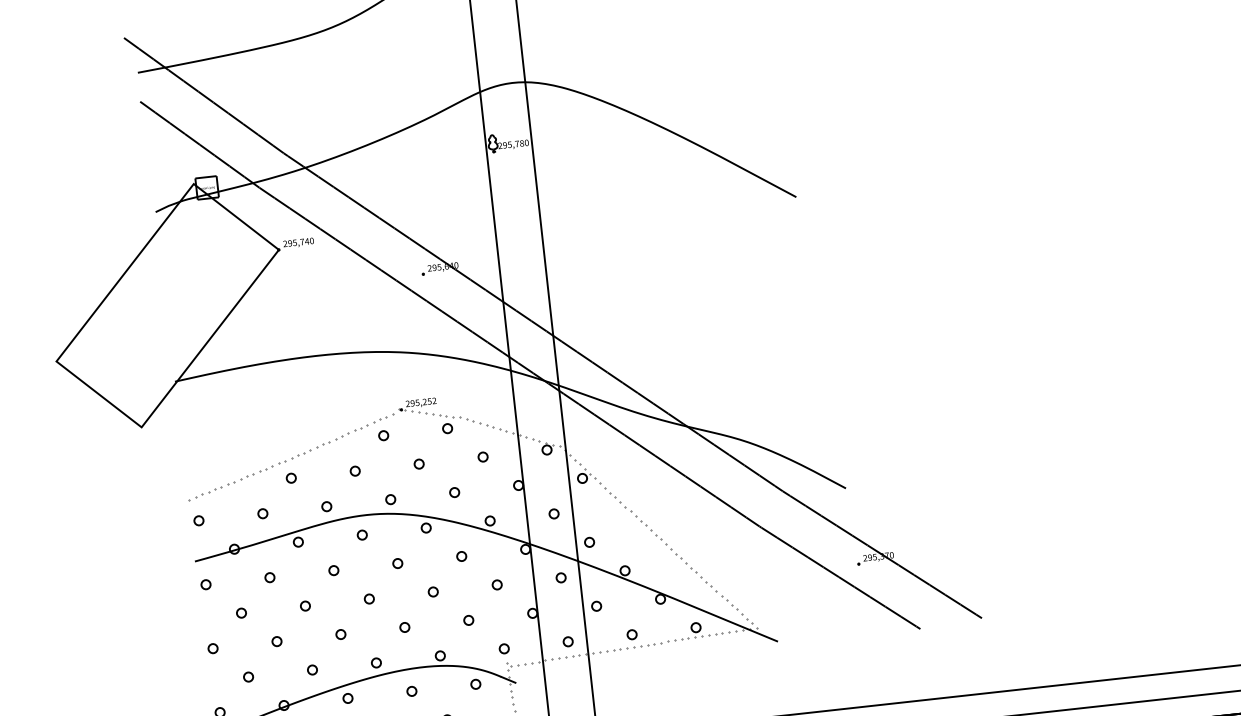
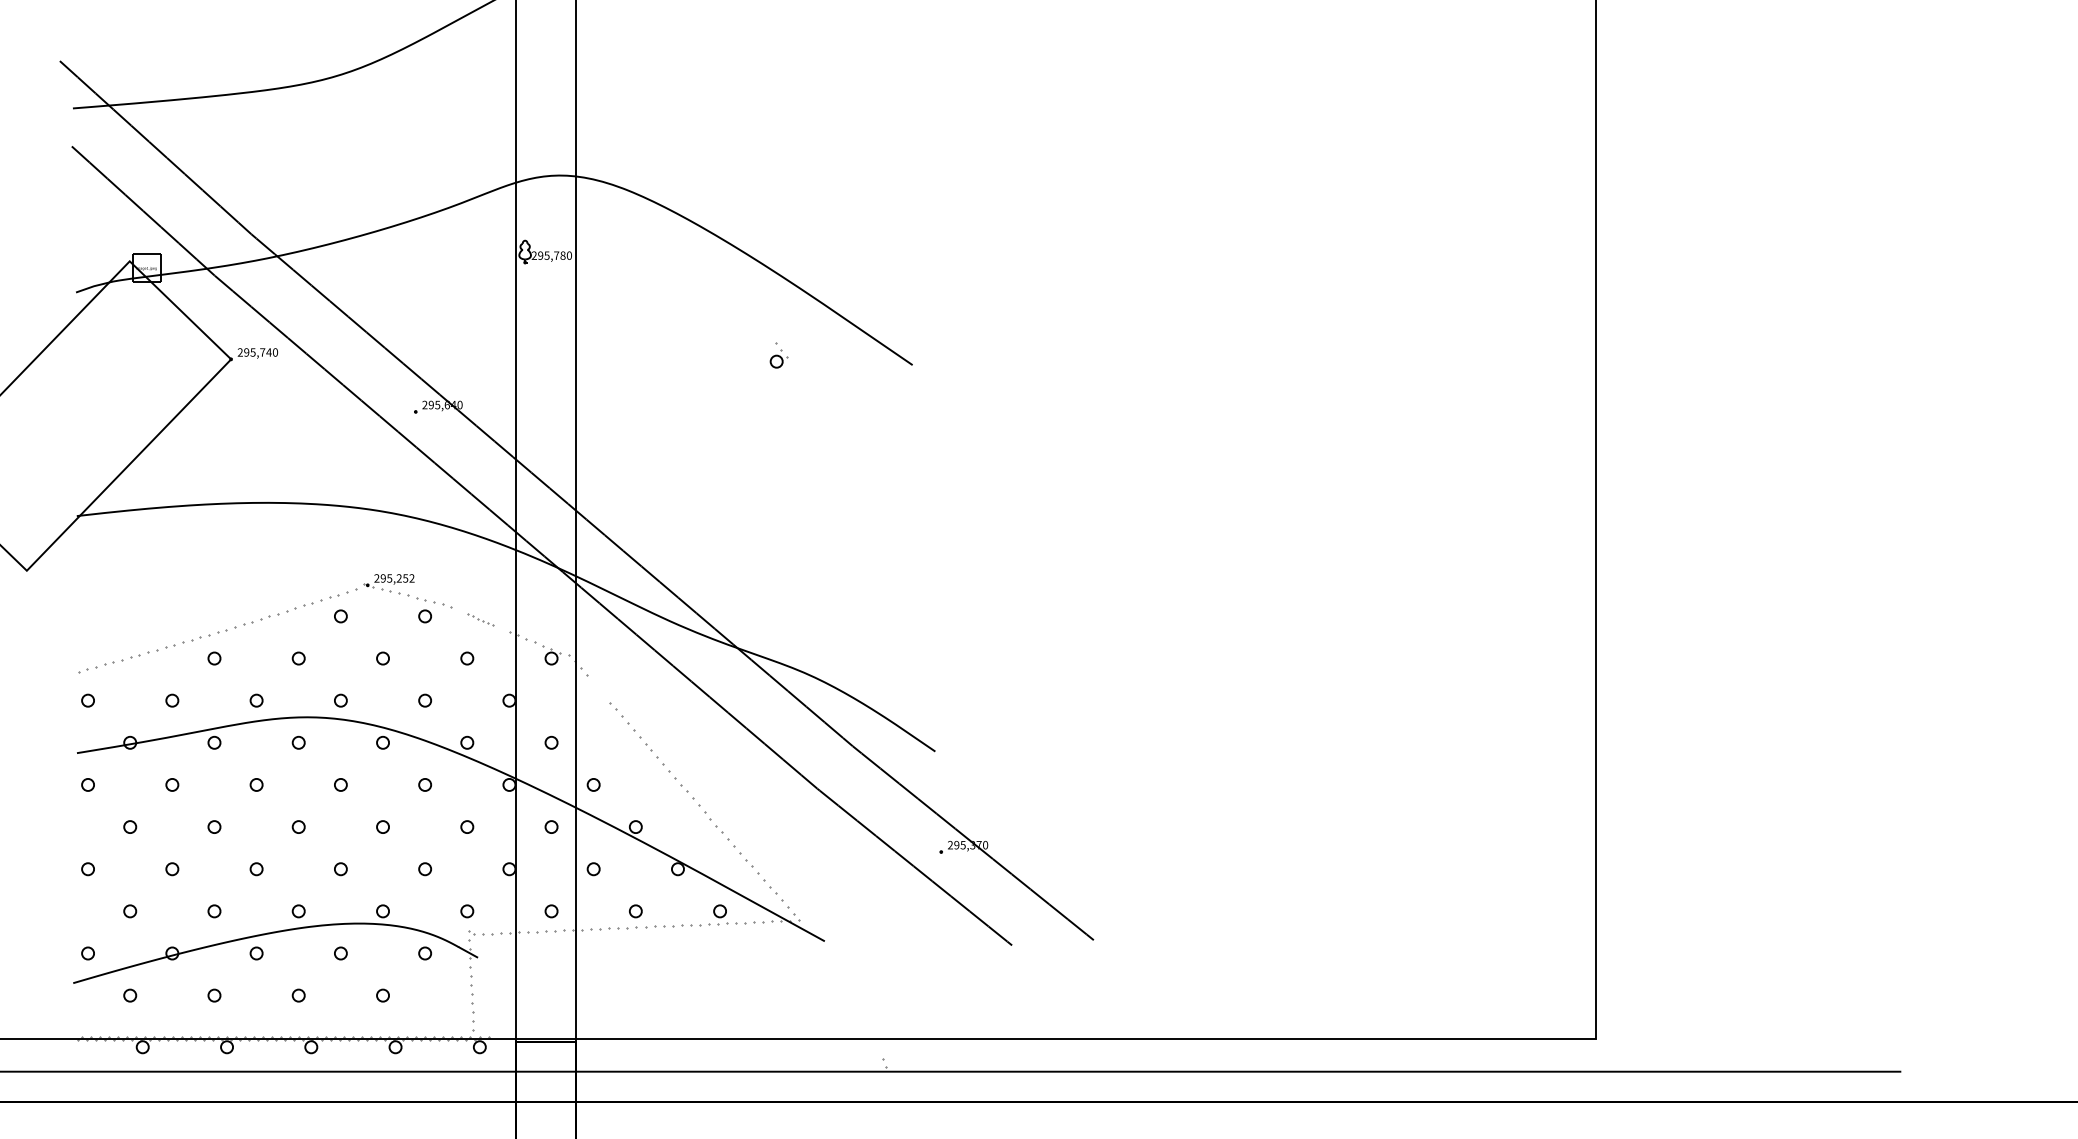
part: (489, 426) -> (480, 619), size x0.6
part: (583, 473) -> (778, 355), moved

